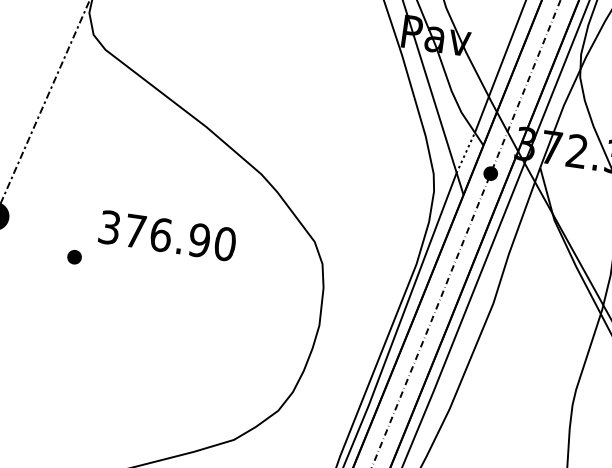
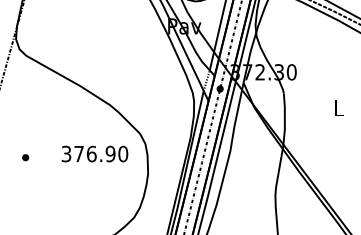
text: (166, 234) -> (94, 153), moved

